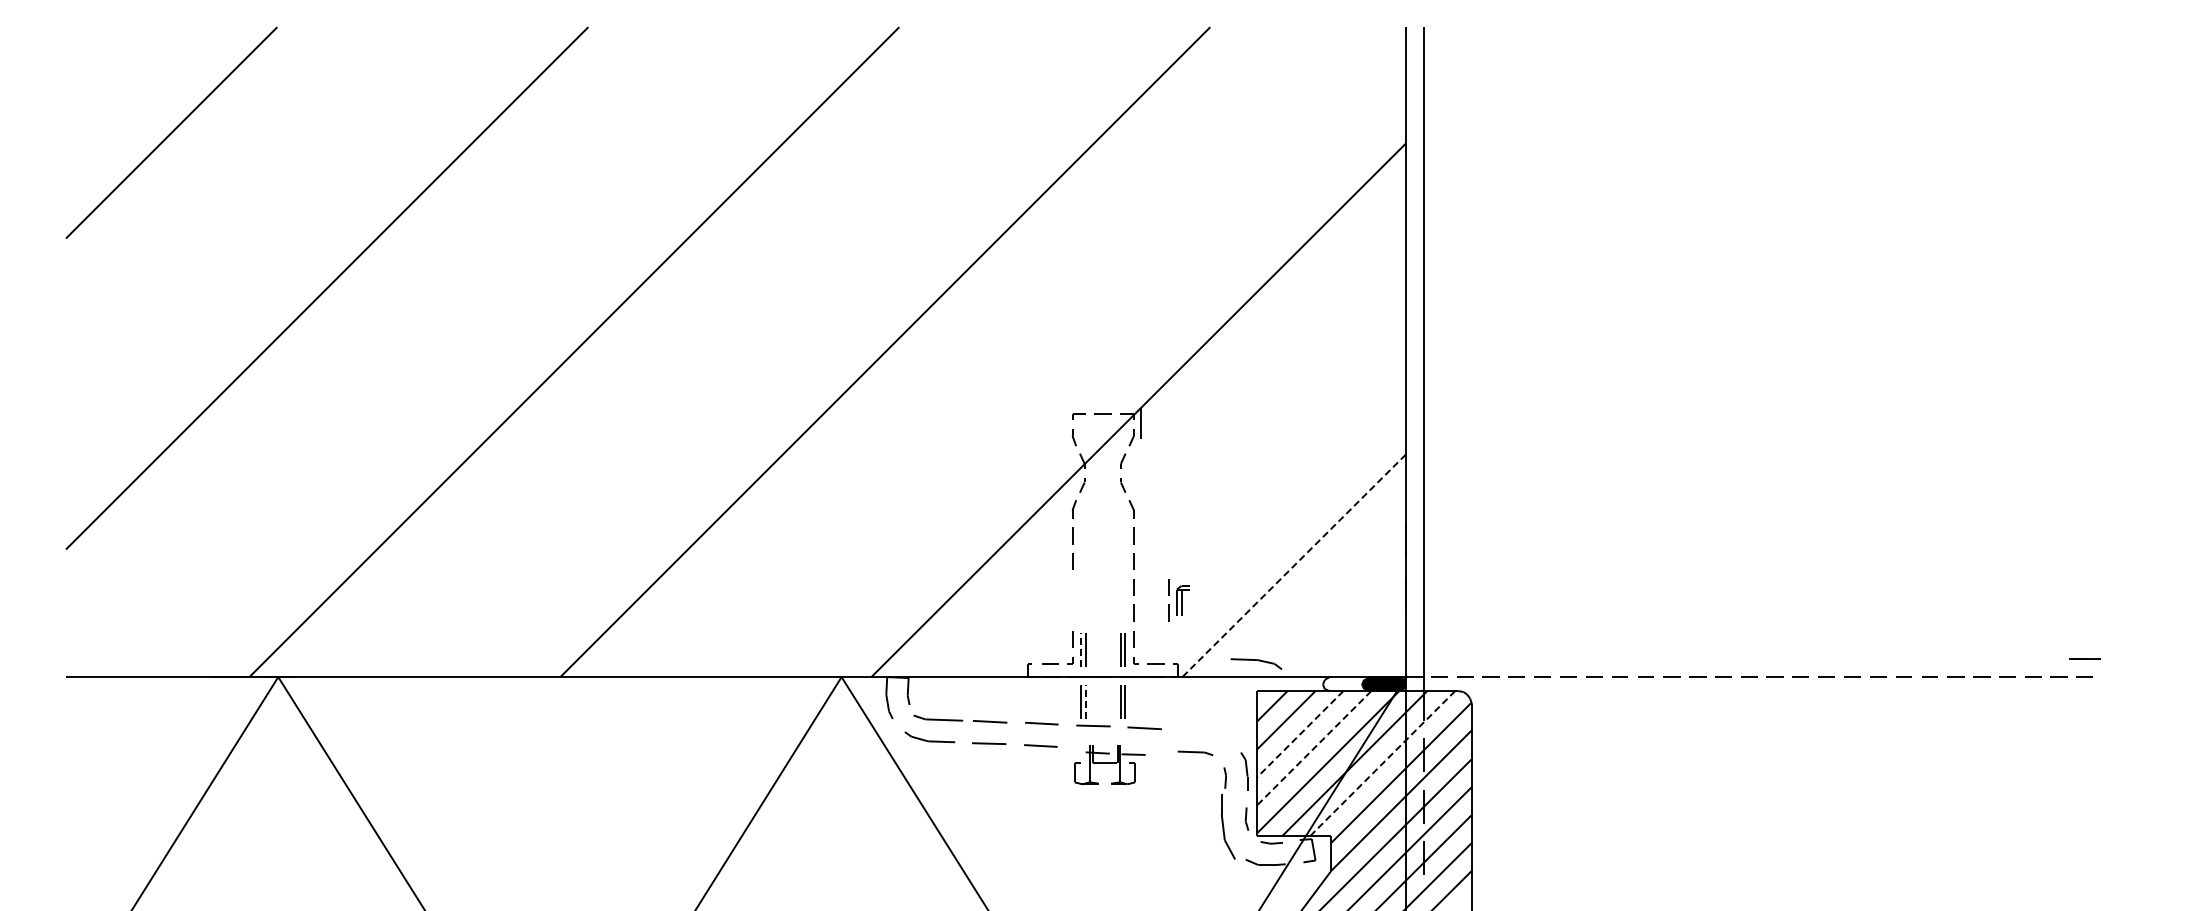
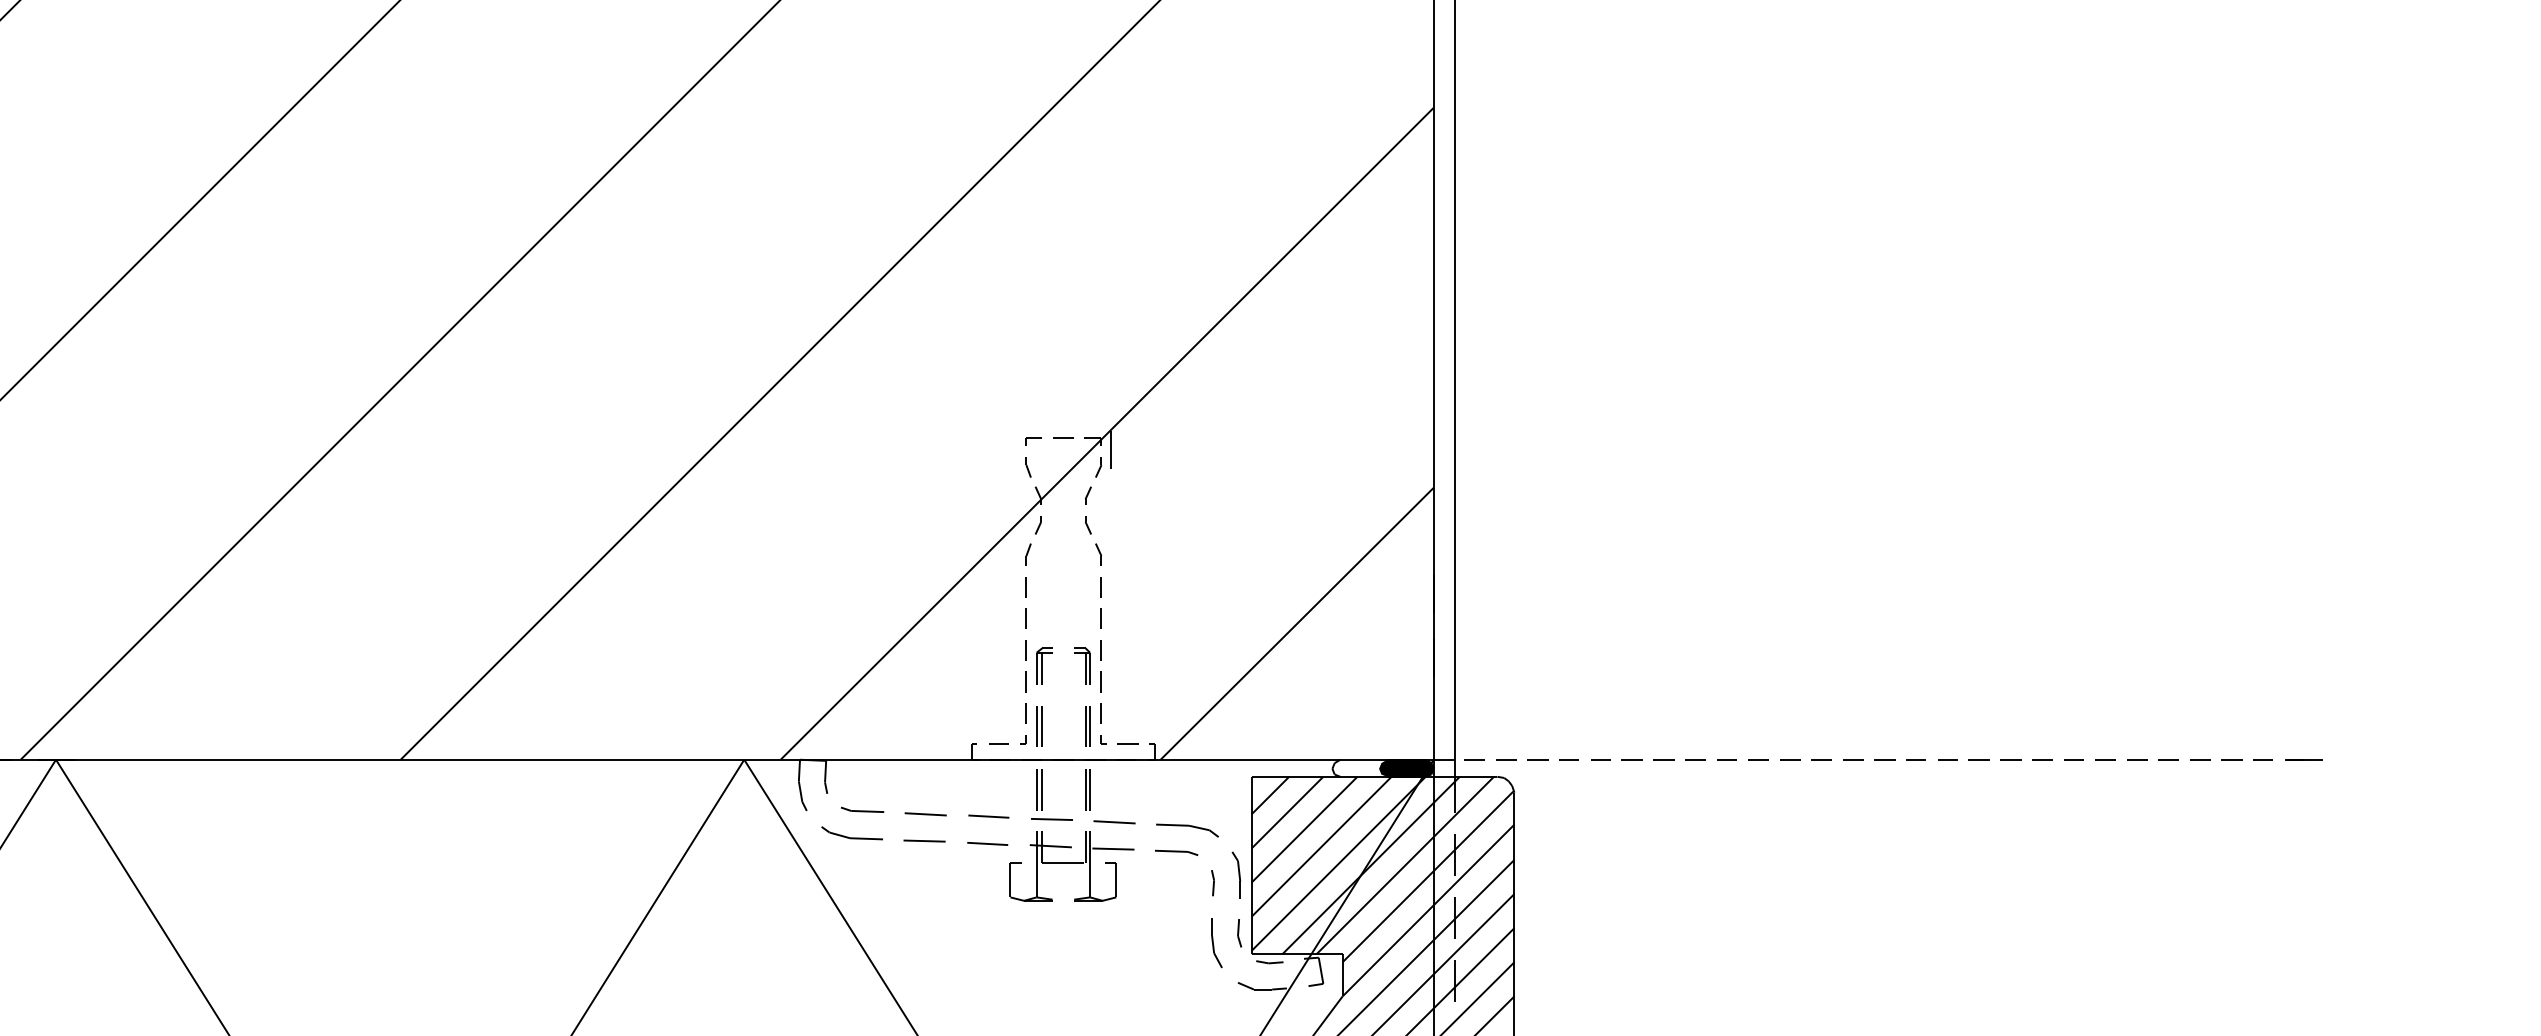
line: (1294, 565) -> (1297, 623), dashed -> solid
part: (1118, 600) -> (1082, 666), added
part: (1178, 600) -> (1038, 666), moved
line: (1080, 650) -> (1036, 727), dashed -> solid
line: (2084, 658) -> (2303, 759), moved
part: (1256, 663) -> (1187, 829), moved
line: (1085, 701) -> (1042, 789), dashed -> solid
part: (938, 717) -> (862, 809), size x0.71
line: (1299, 734) -> (1303, 829), dashed -> solid
line: (1314, 748) -> (1322, 846), dashed -> solid
line: (1382, 763) -> (1405, 865), dashed -> solid
part: (1109, 764) -> (1071, 866), size x1.43
part: (1228, 827) -> (1216, 943), size x0.62

